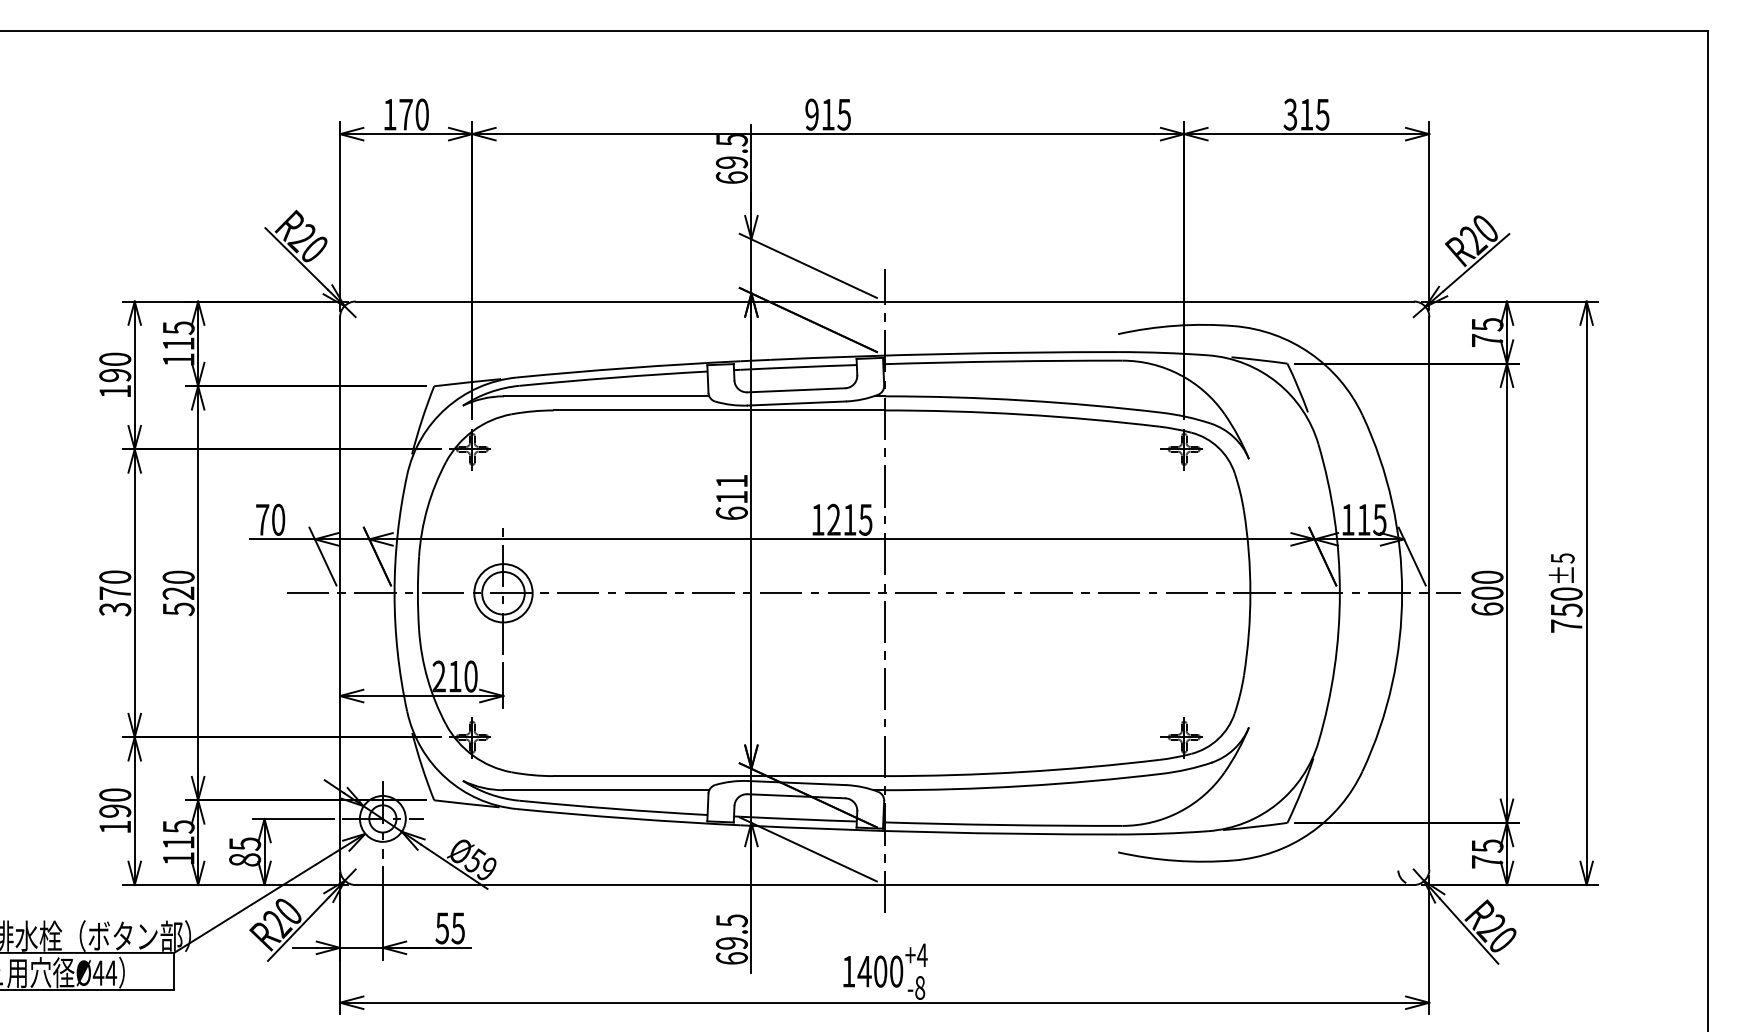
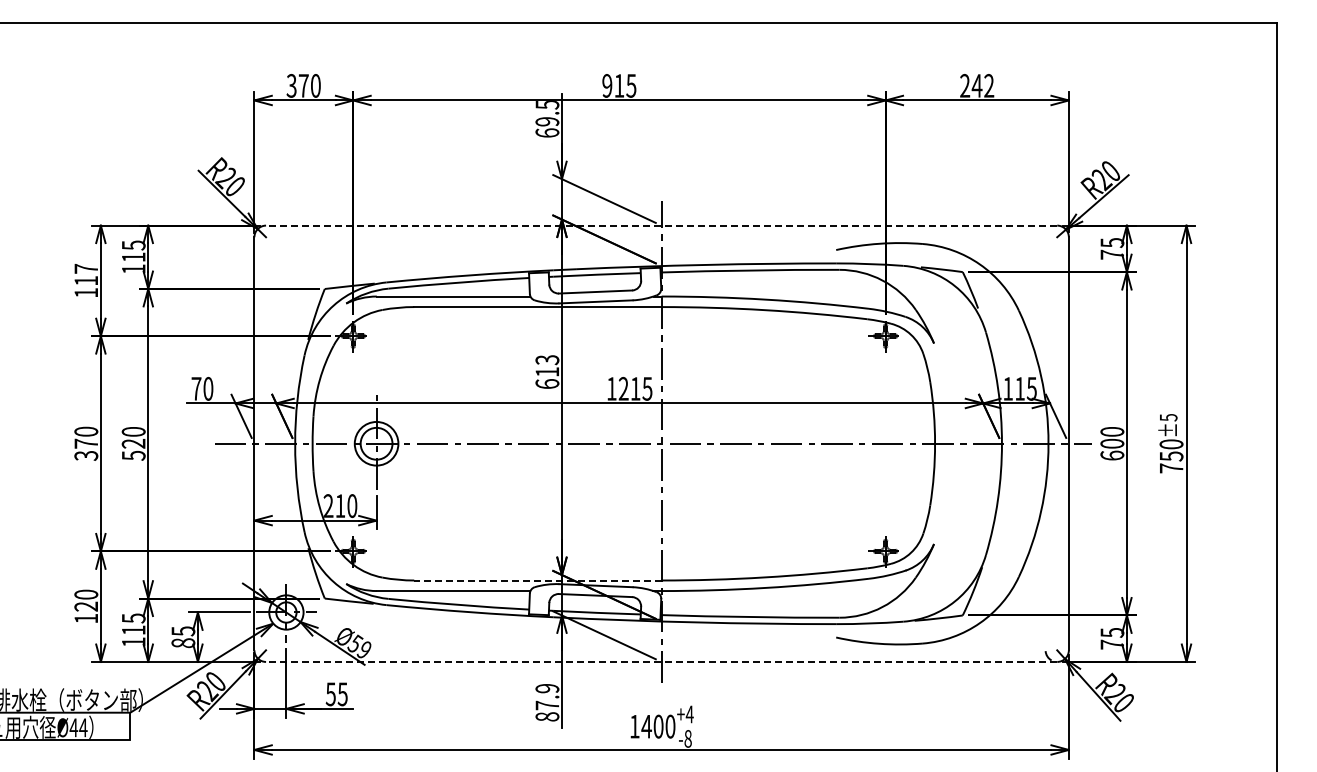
text: (389, 114) -> (291, 85), 170 -> 370
text: (1307, 114) -> (977, 85), 315 -> 242
line: (884, 301) -> (661, 225), solid -> dashed
text: (115, 366) -> (86, 274), 190 -> 117
text: (732, 481) -> (547, 360), 611 -> 613
line: (718, 776) -> (537, 580), solid -> dashed
text: (115, 810) -> (86, 606), 190 -> 120
line: (884, 884) -> (661, 661), solid -> dashed
text: (732, 939) -> (547, 702), 69.5 -> 87.9

